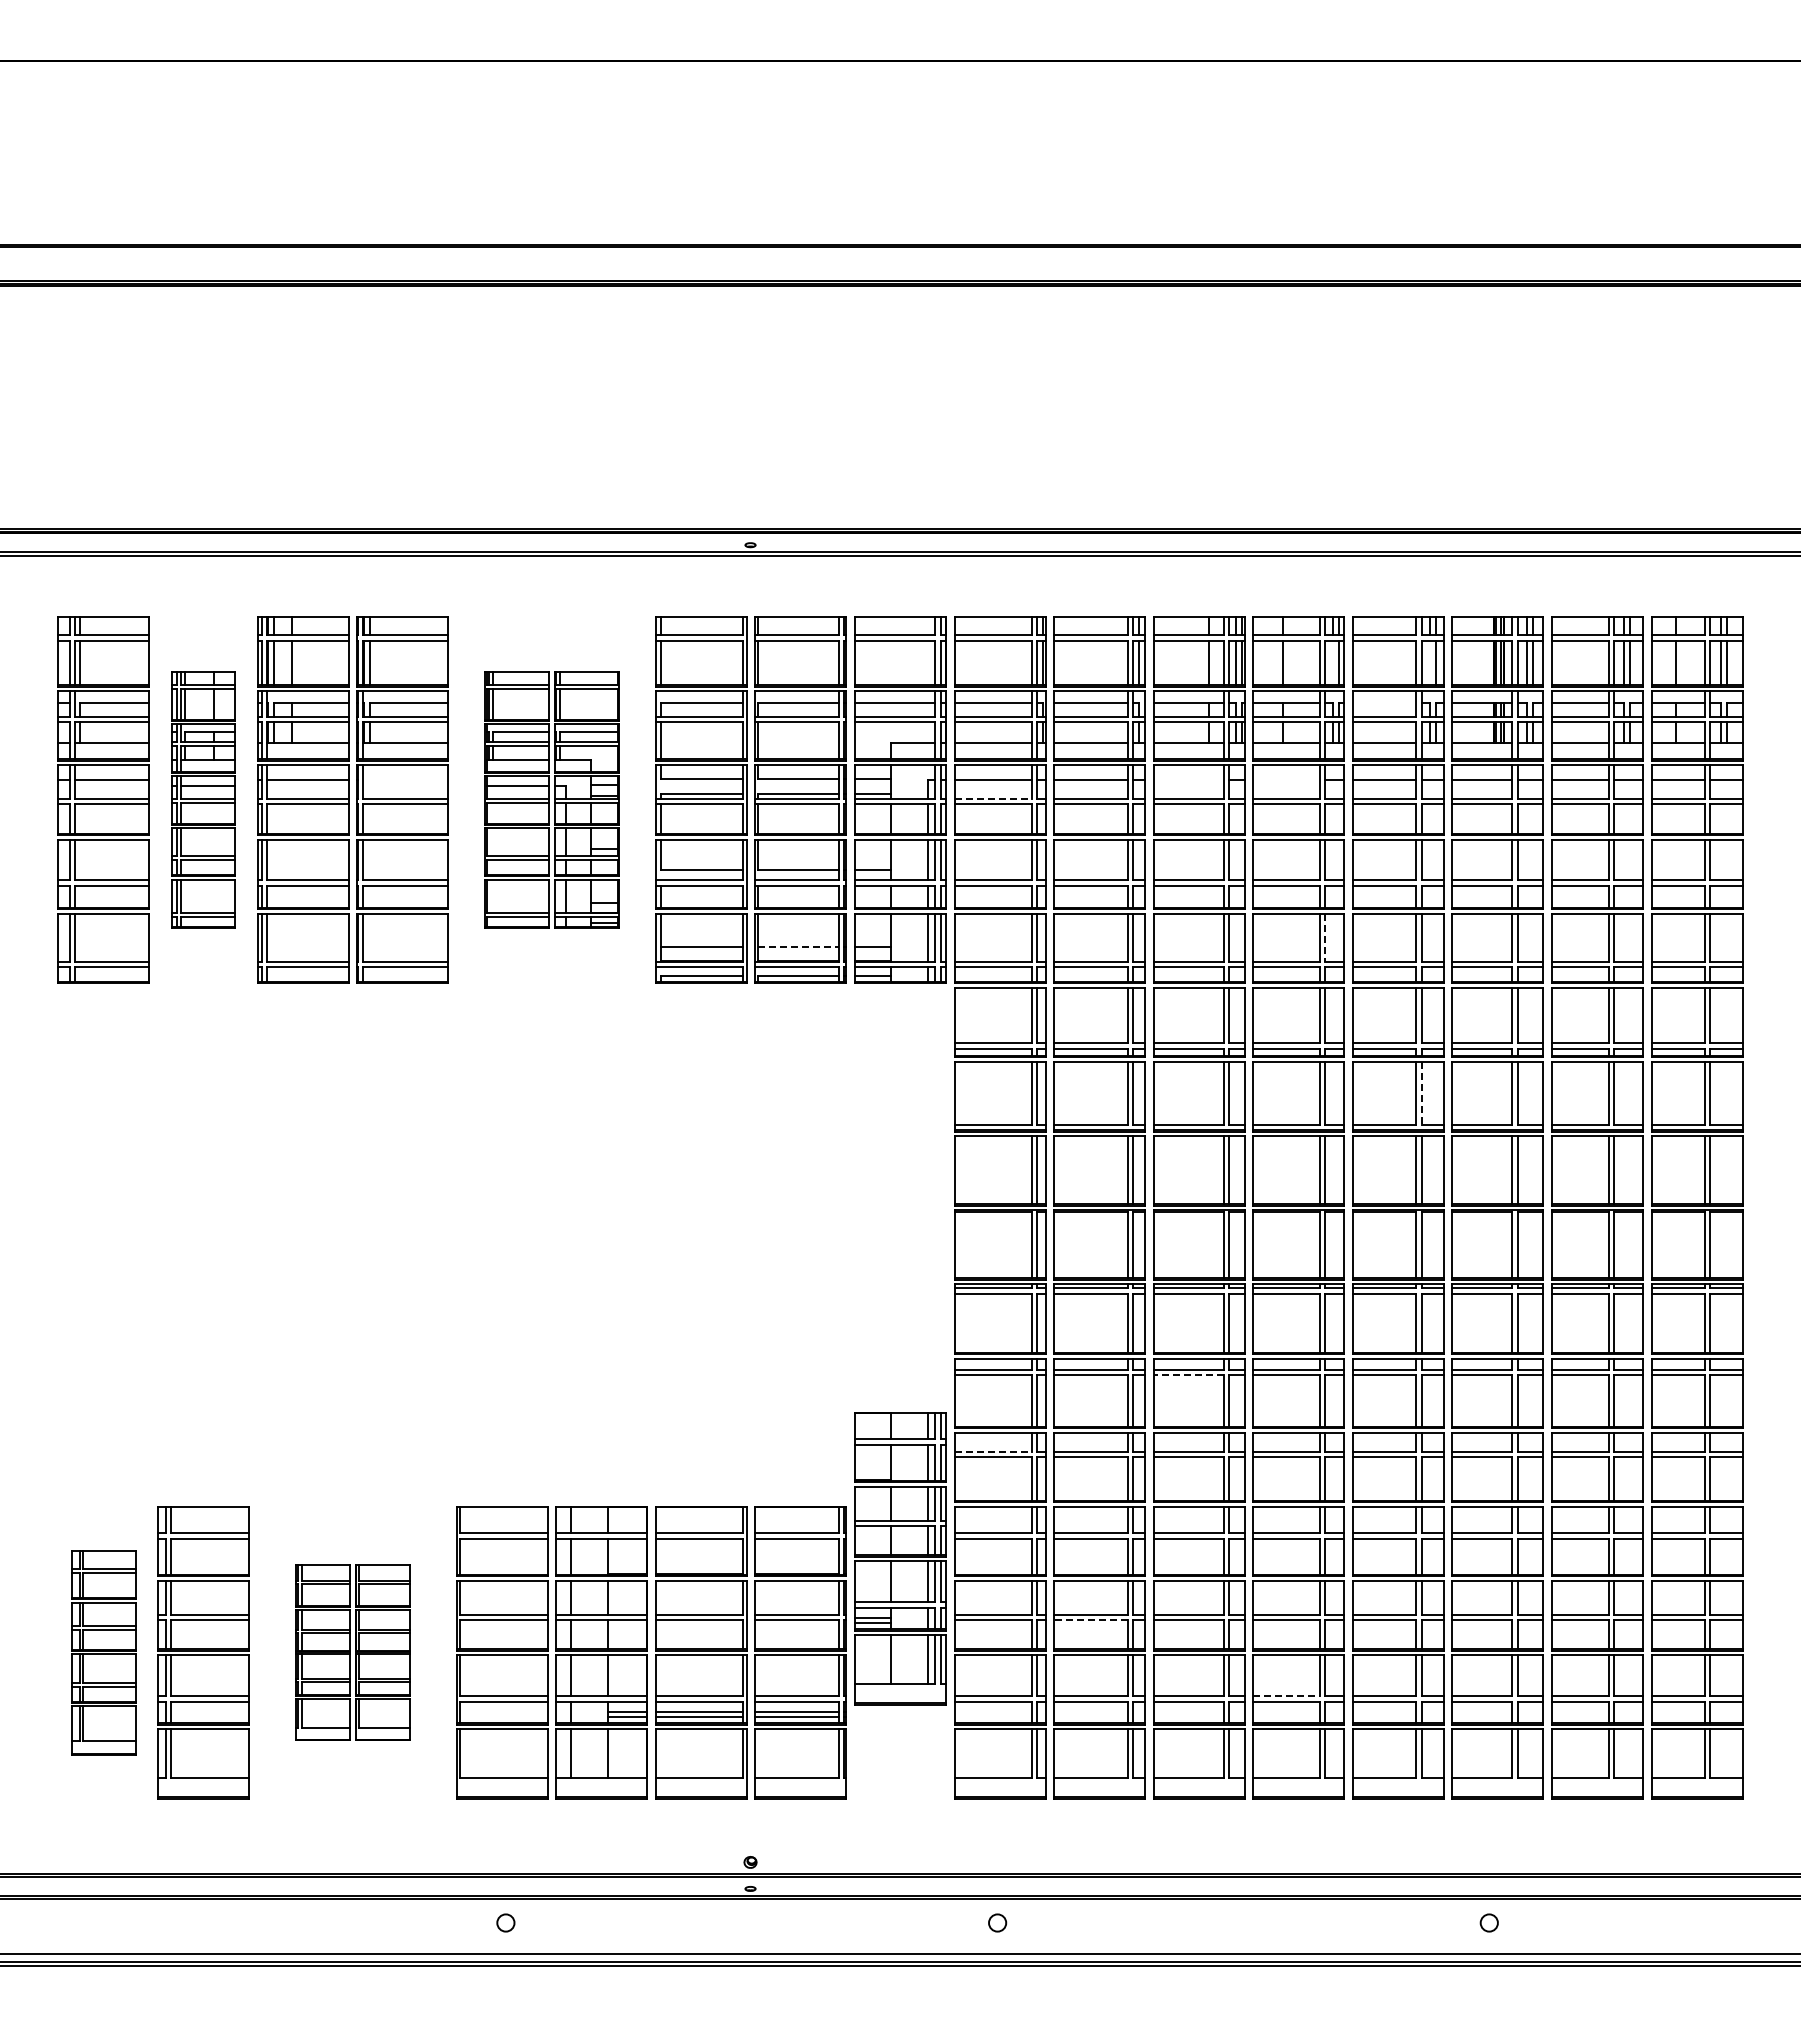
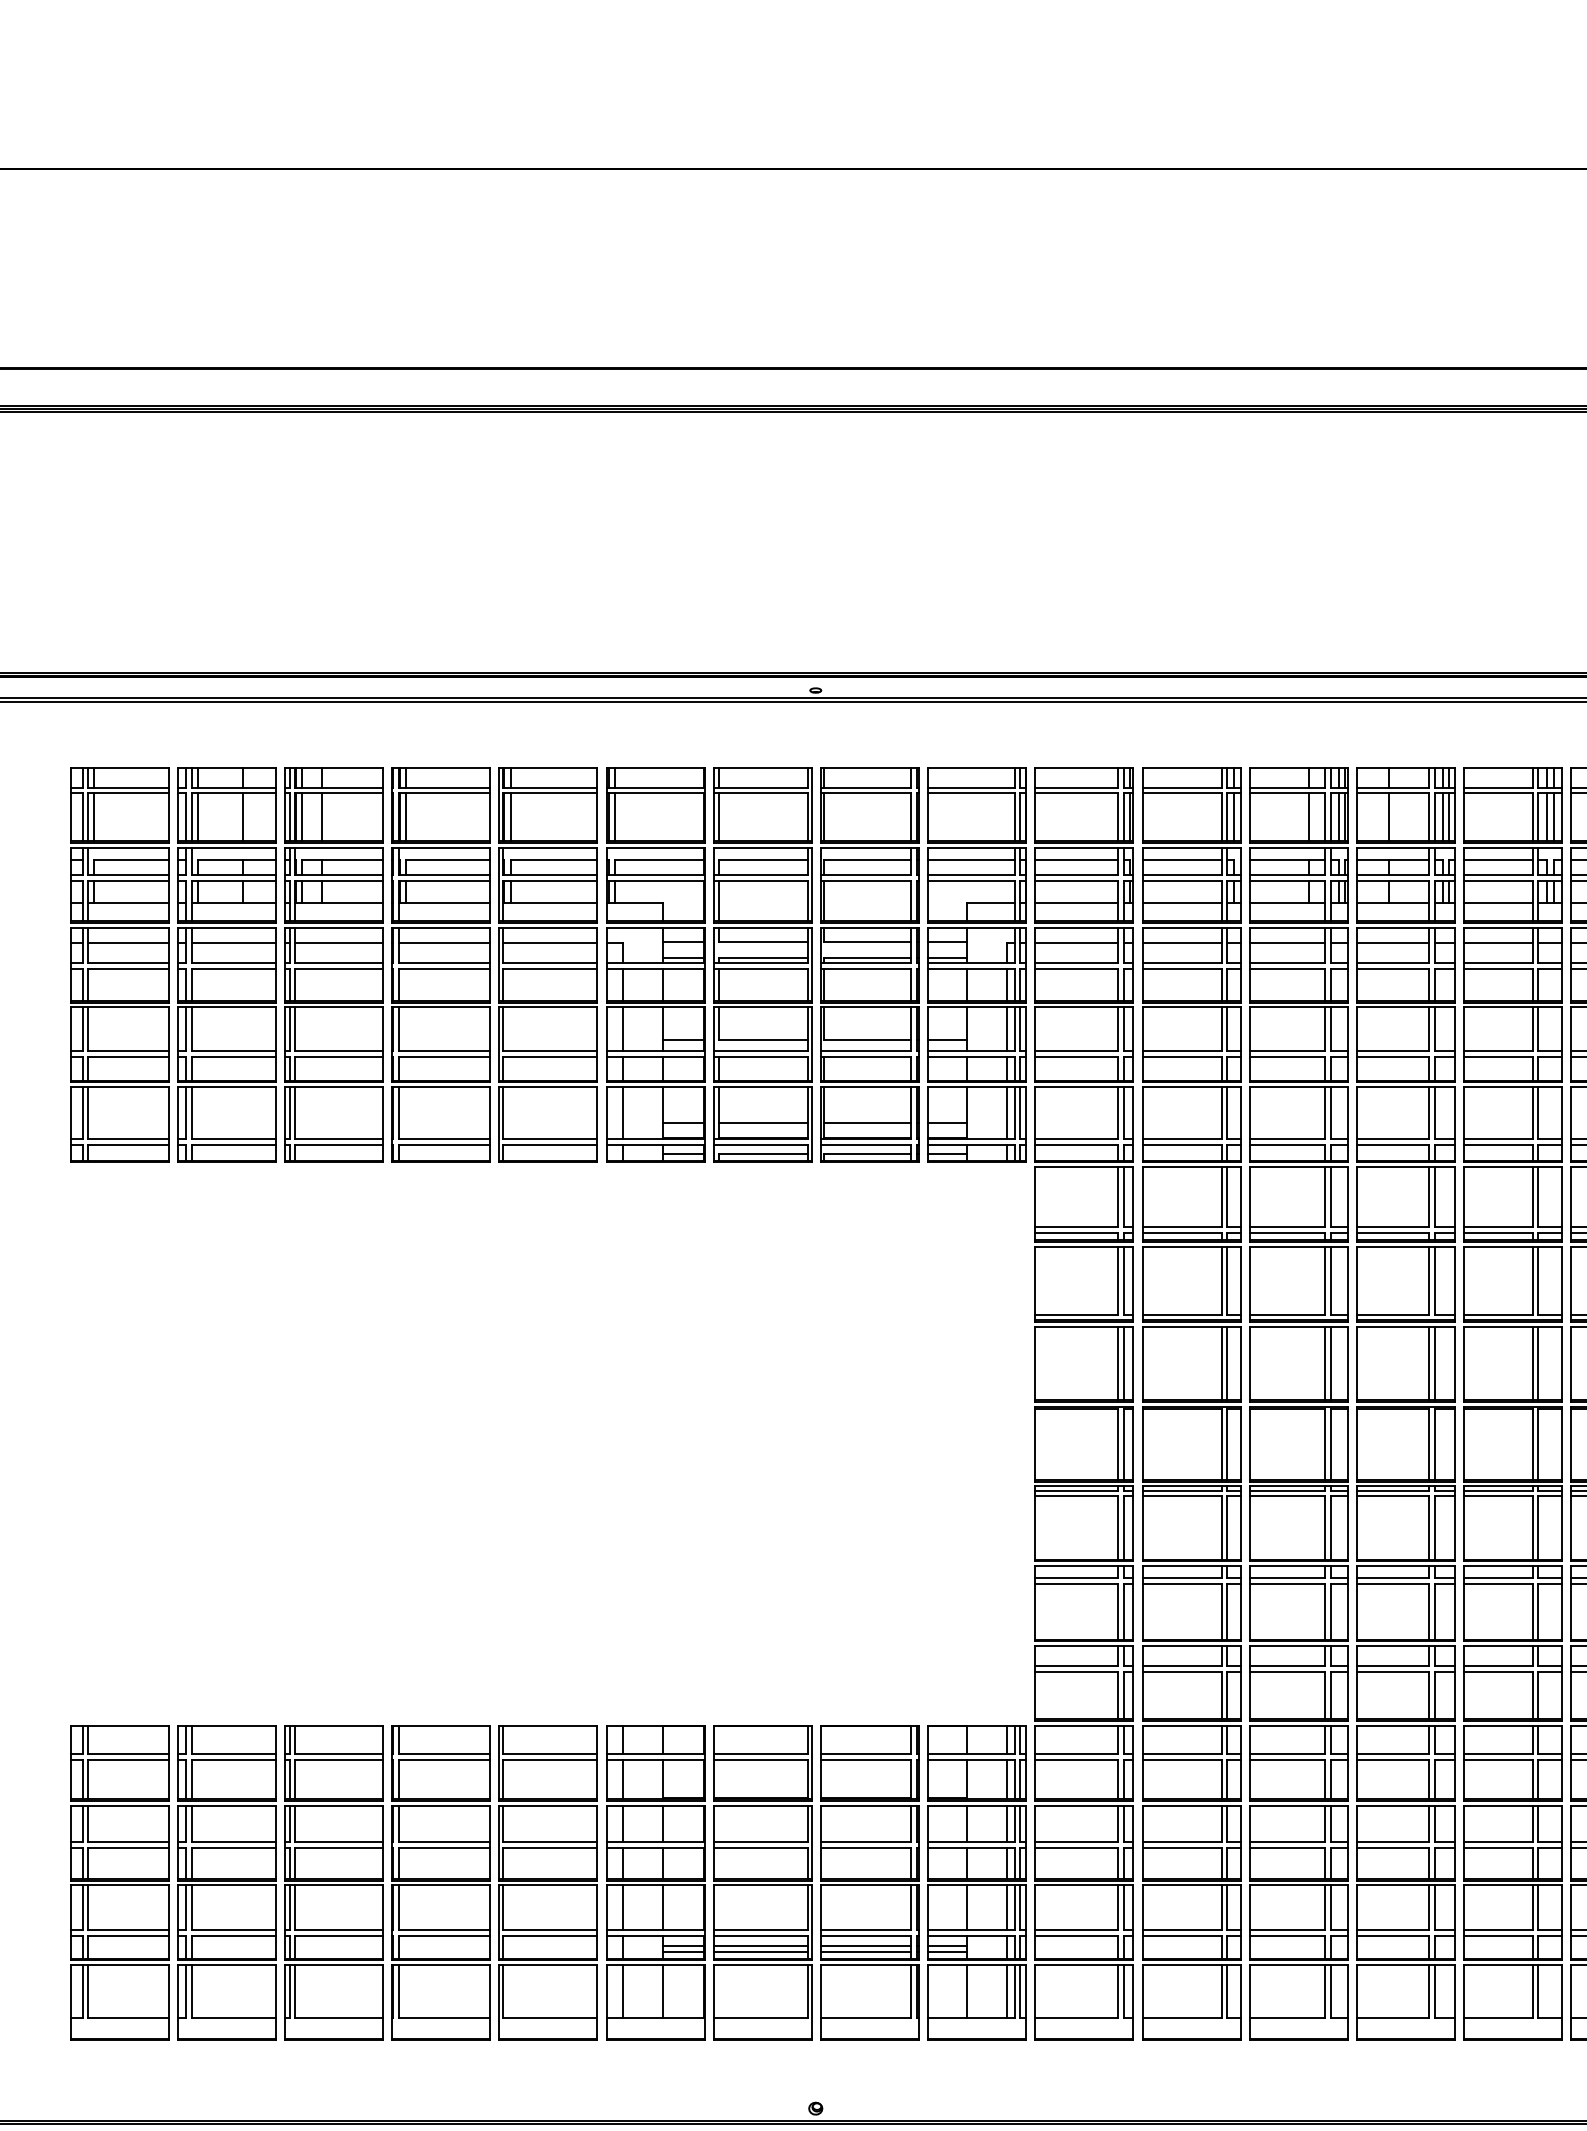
line: (1333, 662) -> (1443, 816), added
line: (1430, 662) -> (1547, 816), added
line: (1384, 702) -> (1498, 859), added
line: (405, 779) -> (444, 942), added
line: (1188, 779) -> (1287, 942), added
line: (1286, 779) -> (1392, 942), added
line: (993, 798) -> (1077, 963), dashed -> solid
part: (203, 799) -> (226, 964), size x1.43
part: (551, 799) -> (601, 964), size x1.43
line: (1325, 938) -> (1434, 1113), dashed -> solid
line: (798, 946) -> (867, 1122), dashed -> solid
line: (1421, 1093) -> (1538, 1280), dashed -> solid
line: (1188, 1375) -> (1287, 1584), dashed -> solid
line: (993, 1451) -> (1077, 1666), dashed -> solid
part: (900, 1558) -> (977, 1882), moved
line: (1090, 1620) -> (1181, 1848), dashed -> solid
part: (103, 1652) -> (119, 1882), size x1.43
part: (352, 1652) -> (387, 1882), size x1.67
line: (1287, 1696) -> (1393, 1930), dashed -> solid

